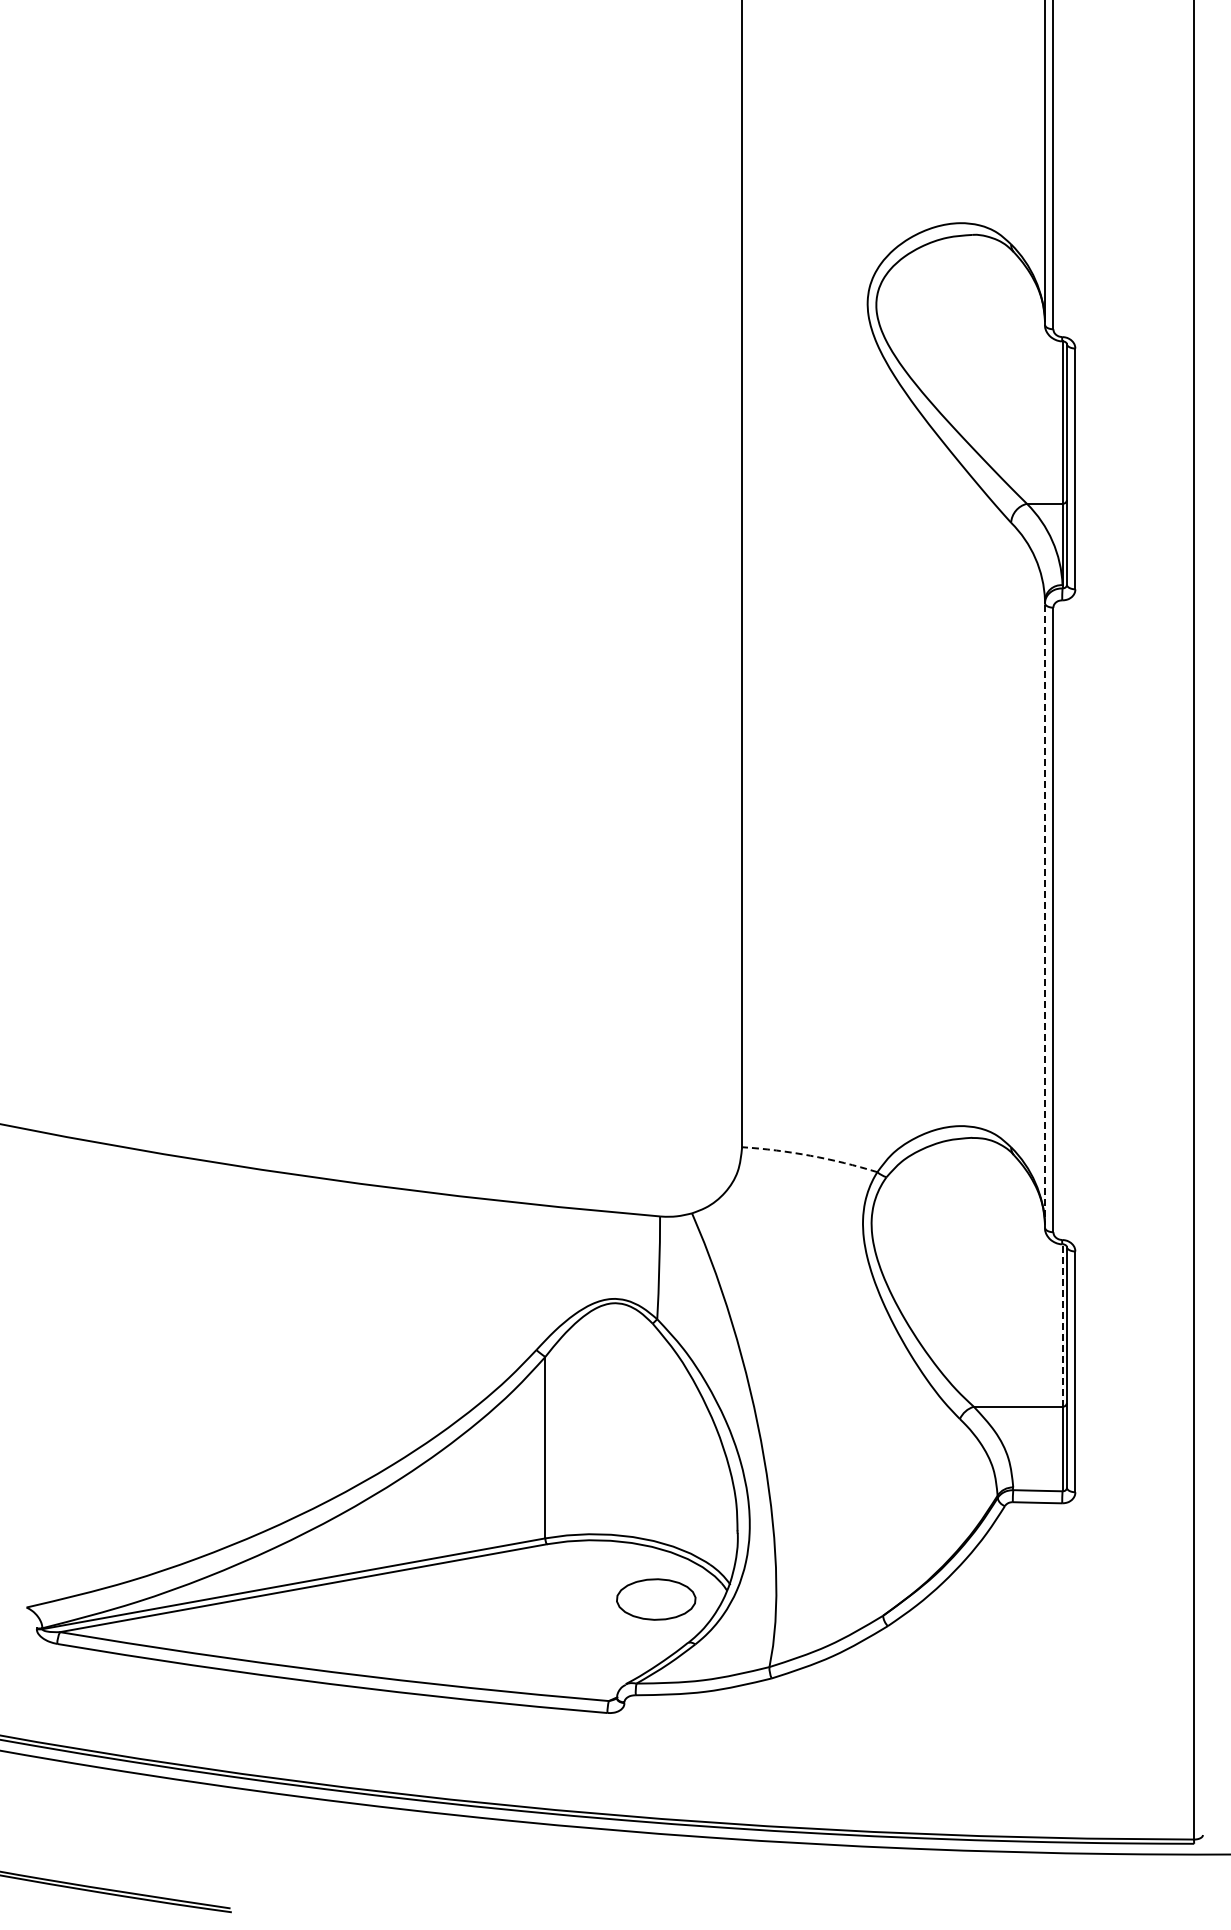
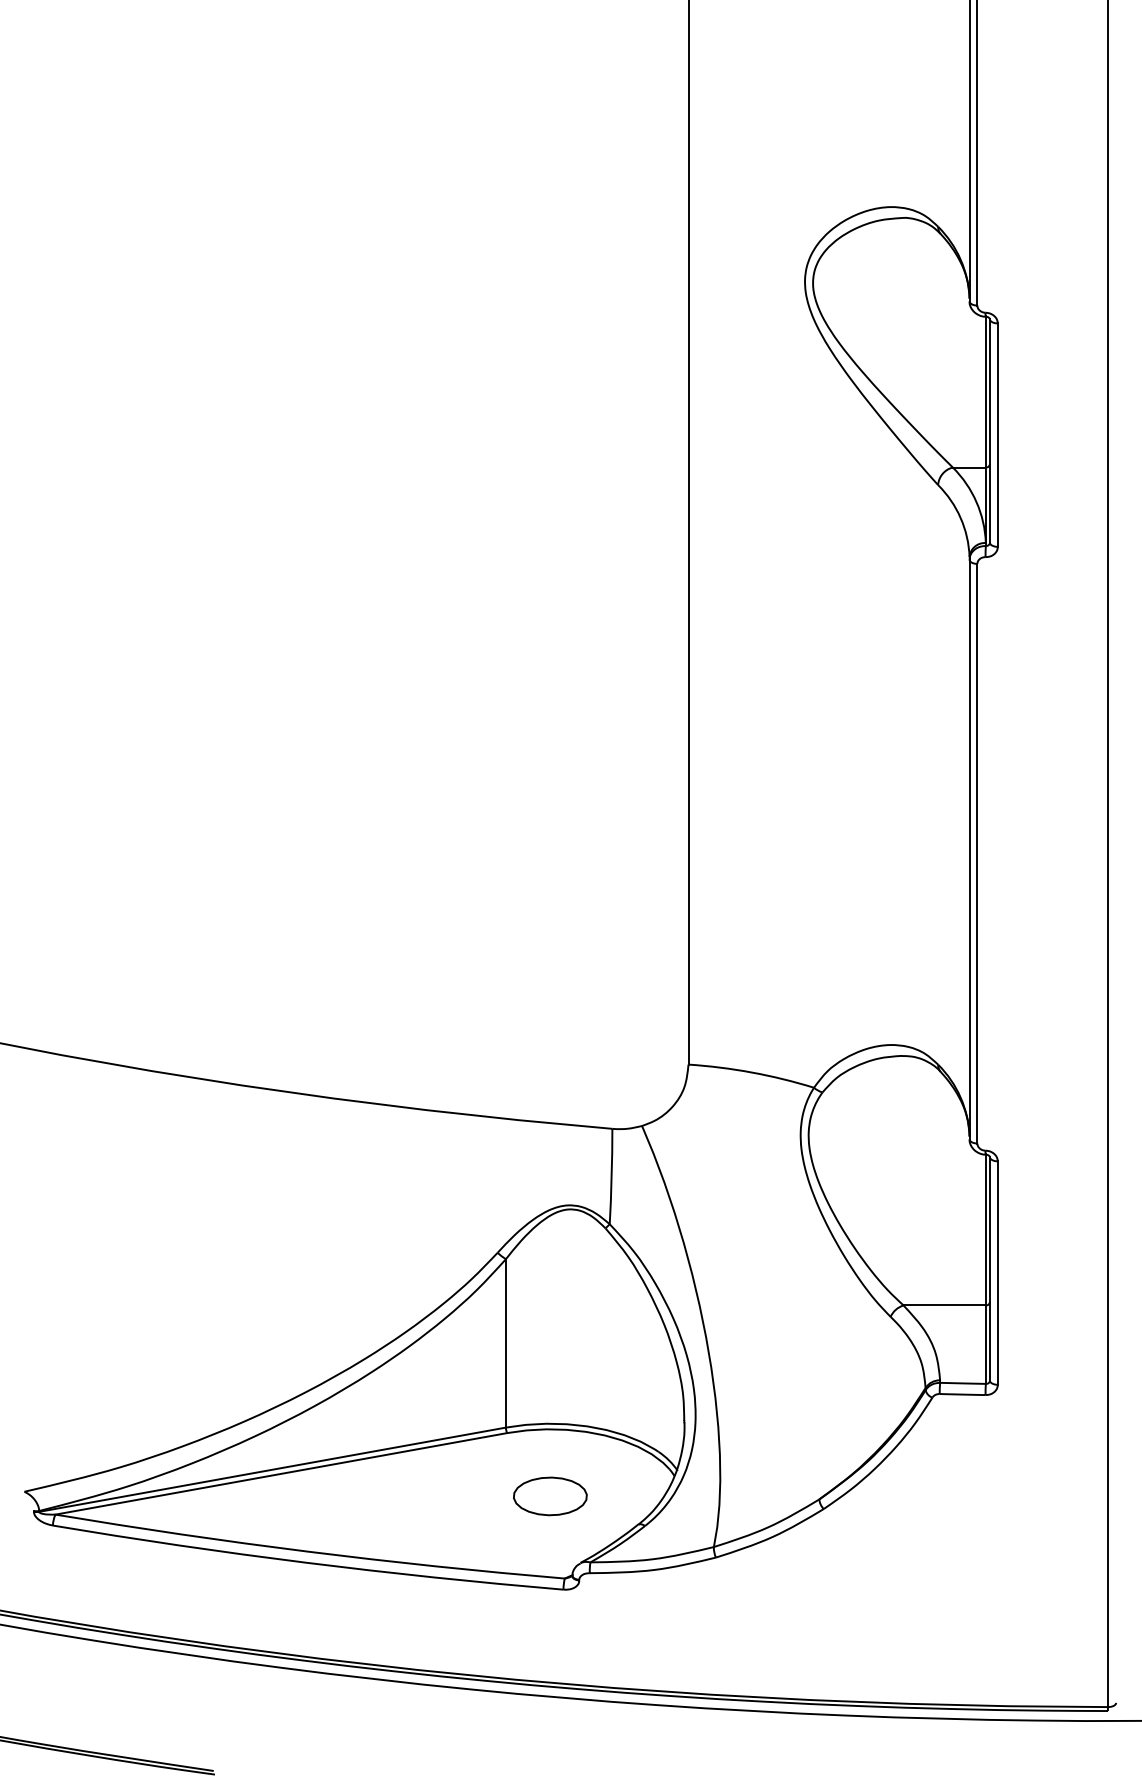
line: (1044, 914) -> (969, 848), dashed -> solid
arc: (810, 1155) -> (751, 1072), dashed -> solid
line: (1062, 1324) -> (985, 1229), dashed -> solid
part: (656, 1599) -> (550, 1496), moved

